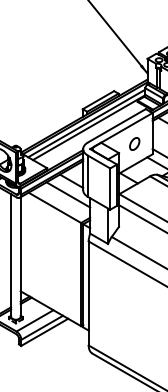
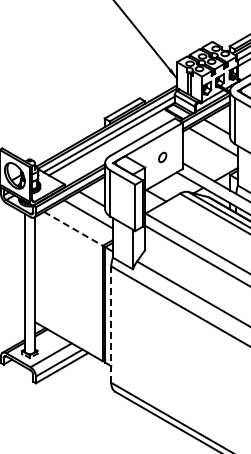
part: (134, 144) -> (162, 157), size x0.7
line: (54, 207) -> (73, 228), solid -> dashed
line: (88, 294) -> (111, 325), solid -> dashed

